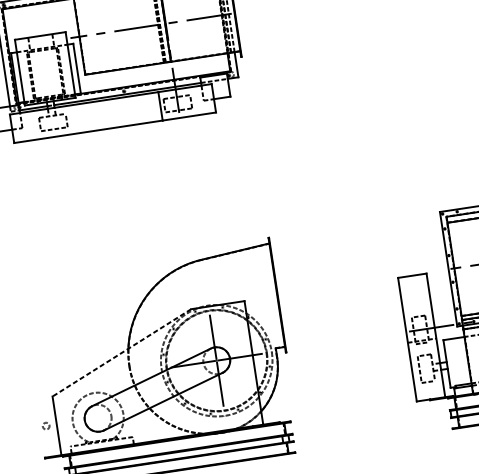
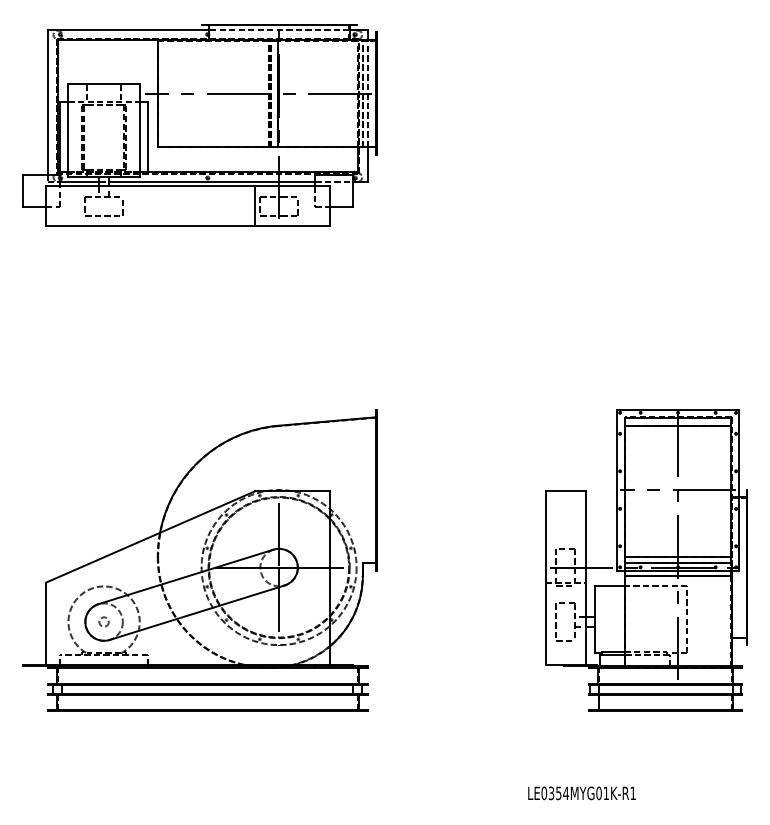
line: (122, 353) -> (150, 537), dashed -> solid
circle: (45, 425) -> (103, 621), moved

